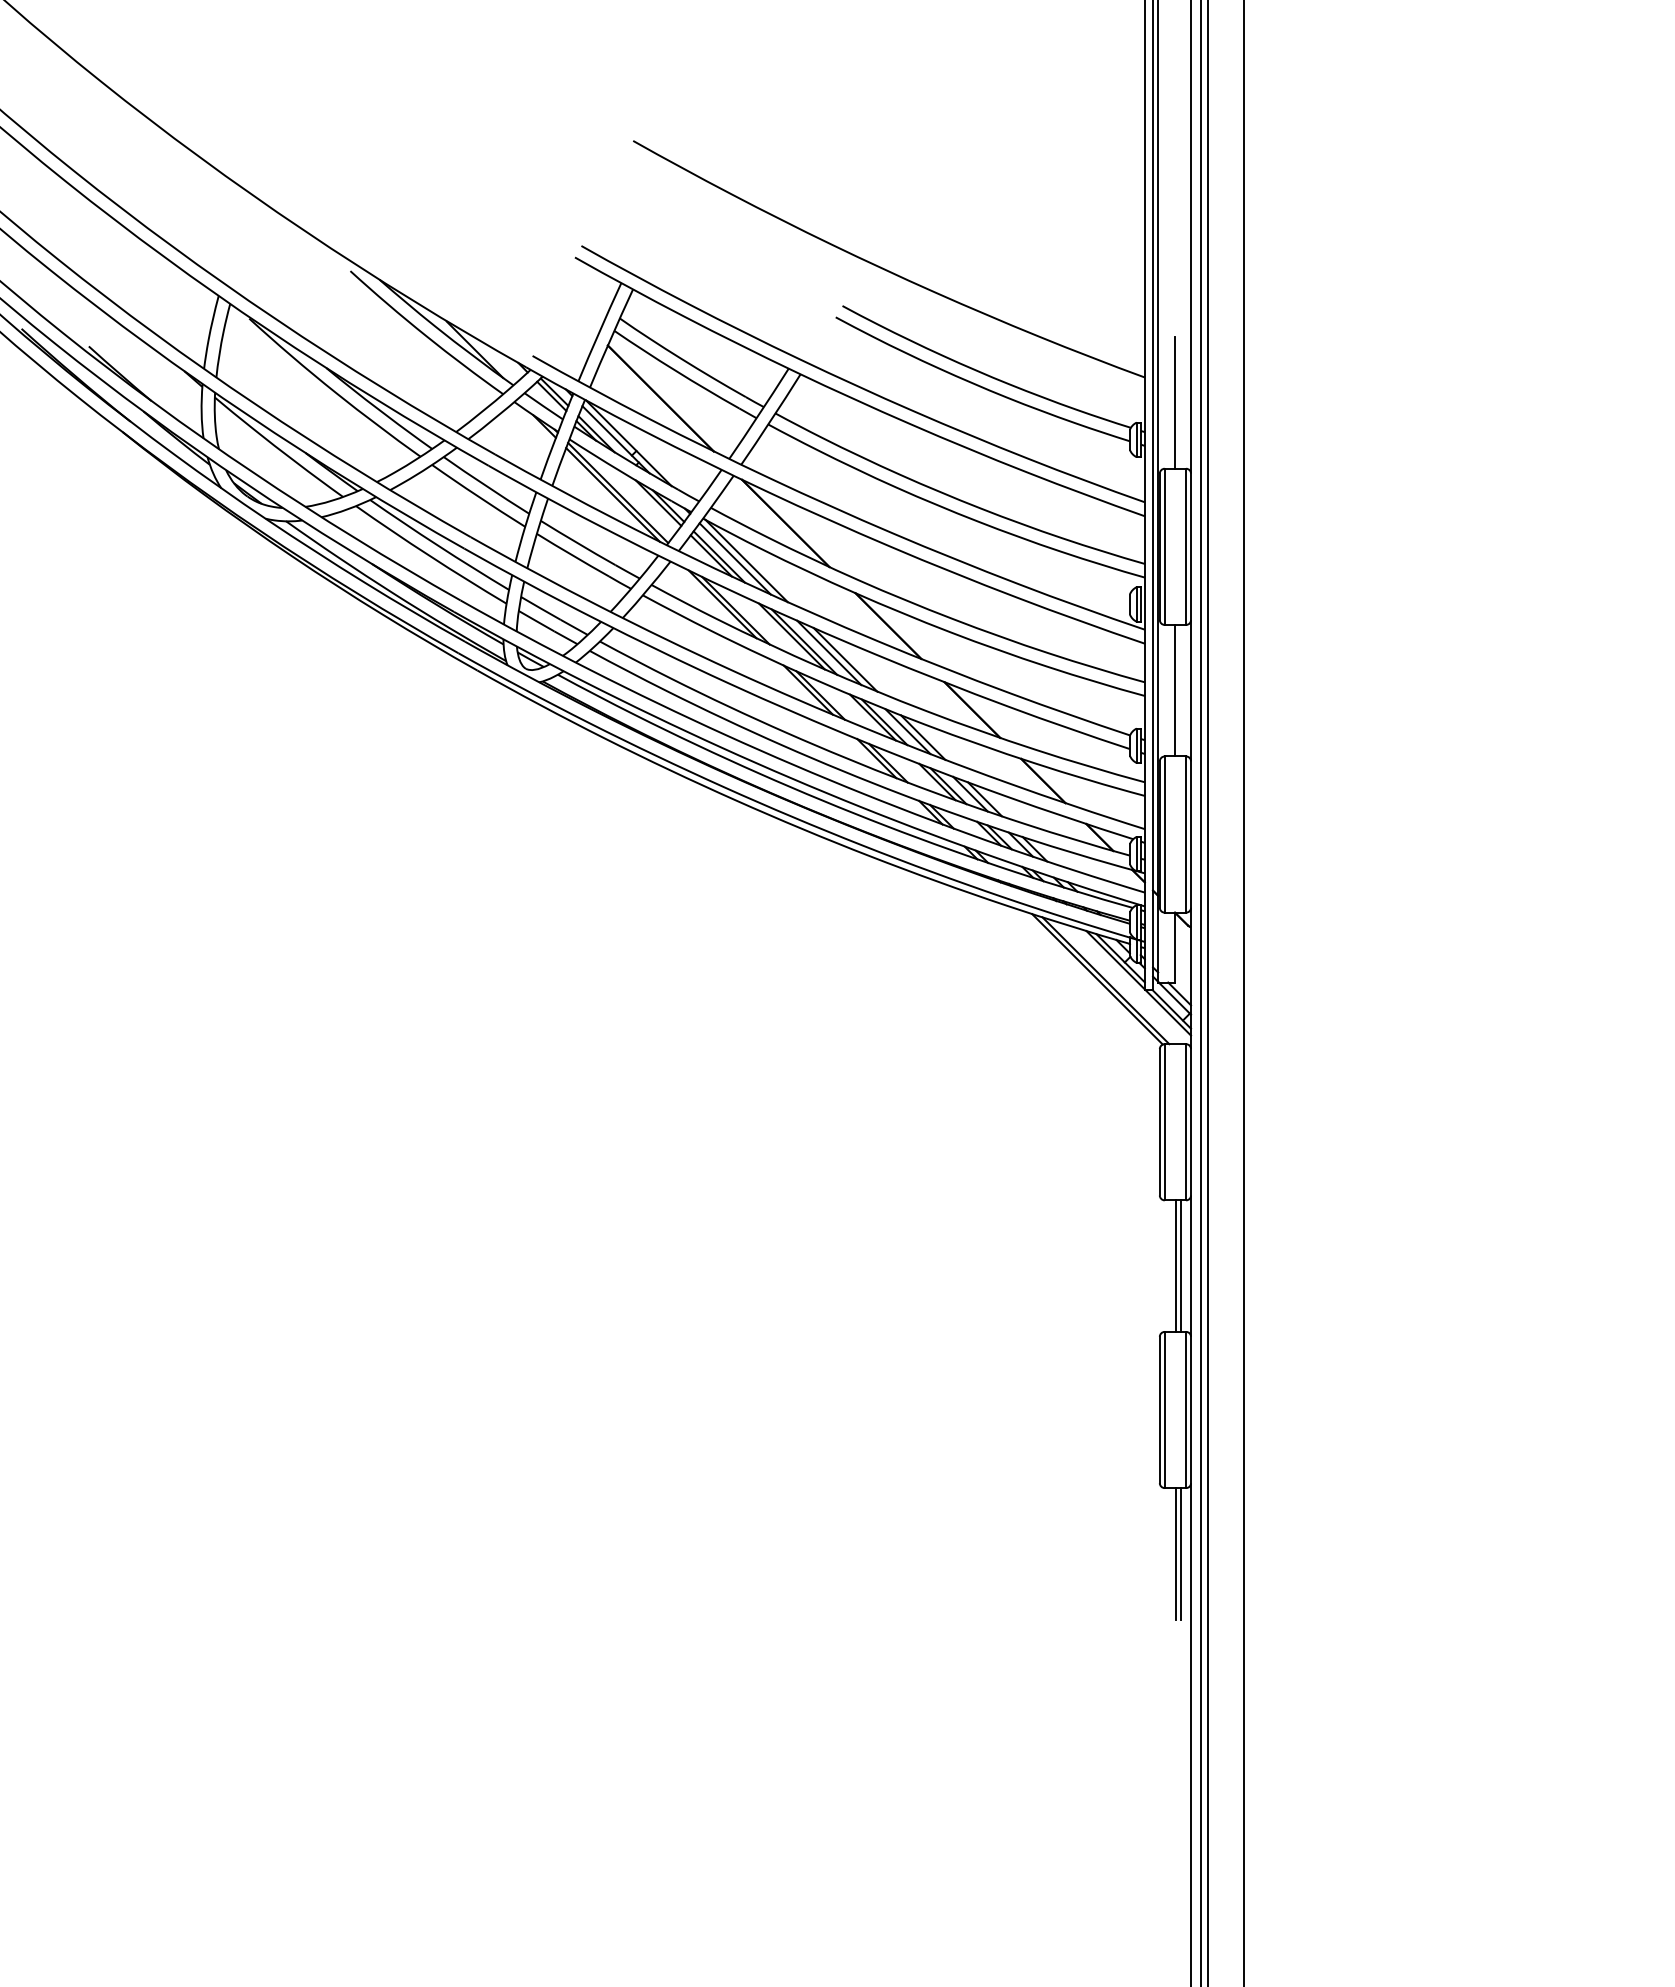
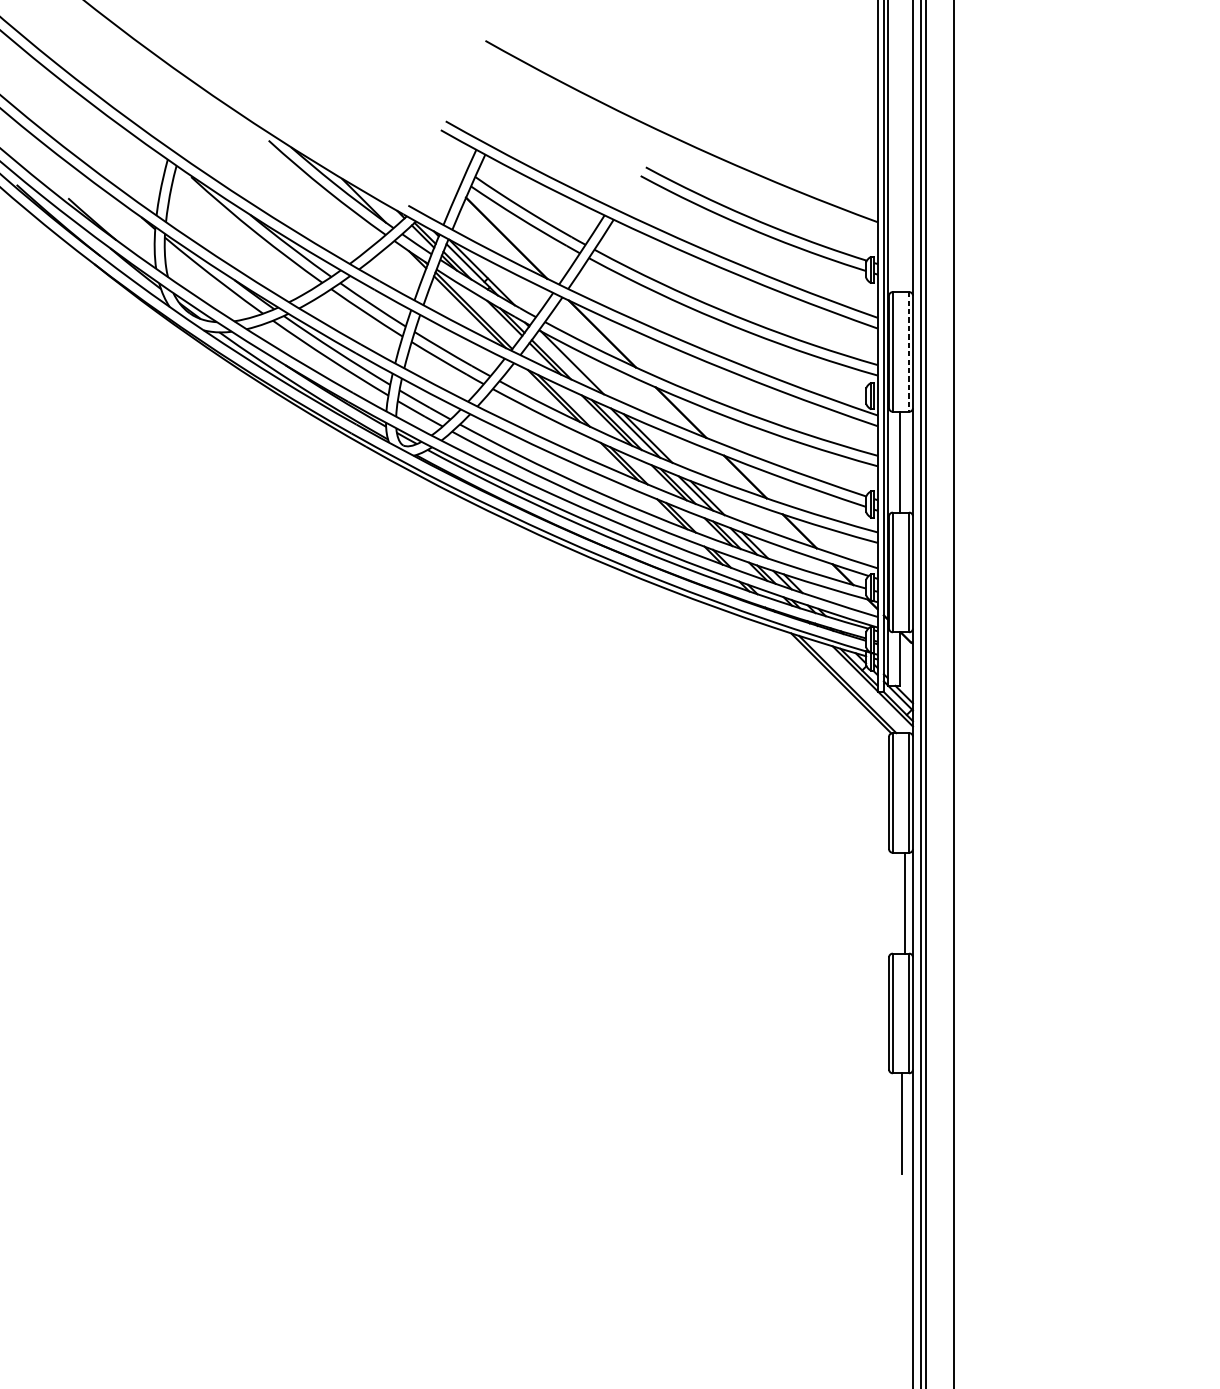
line: (1174, 402) -> (900, 241), removed
line: (1186, 547) -> (909, 352), solid -> dashed
line: (734, 558) -> (563, 360), removed
line: (1176, 1265) -> (901, 902), removed
line: (1181, 1553) -> (905, 1123), removed

